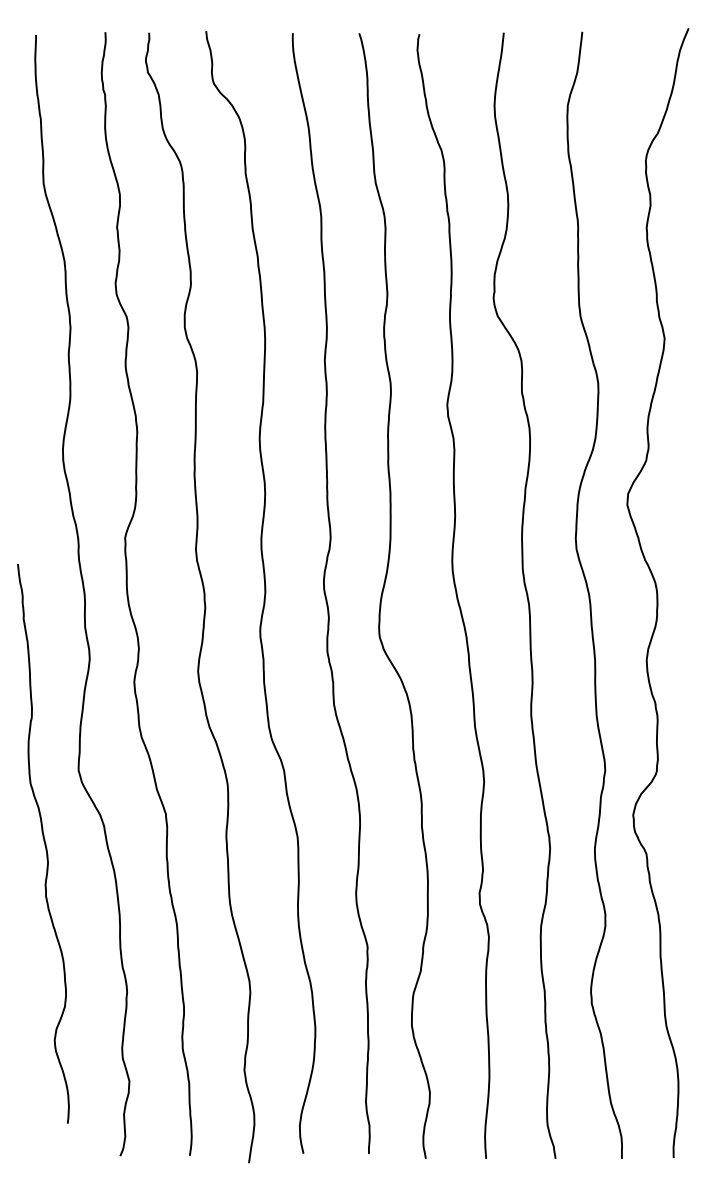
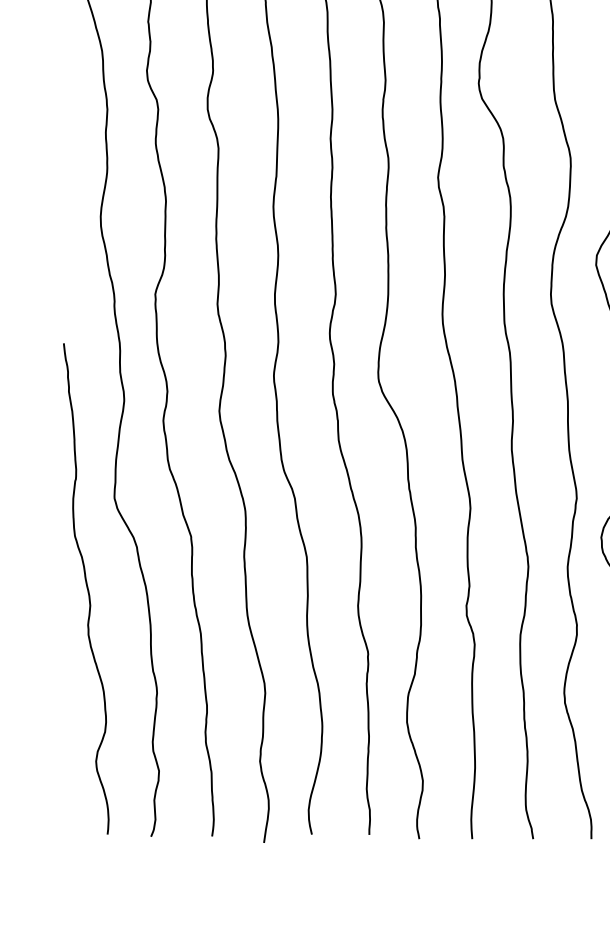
curve: (44, 843) -> (87, 588), moved

